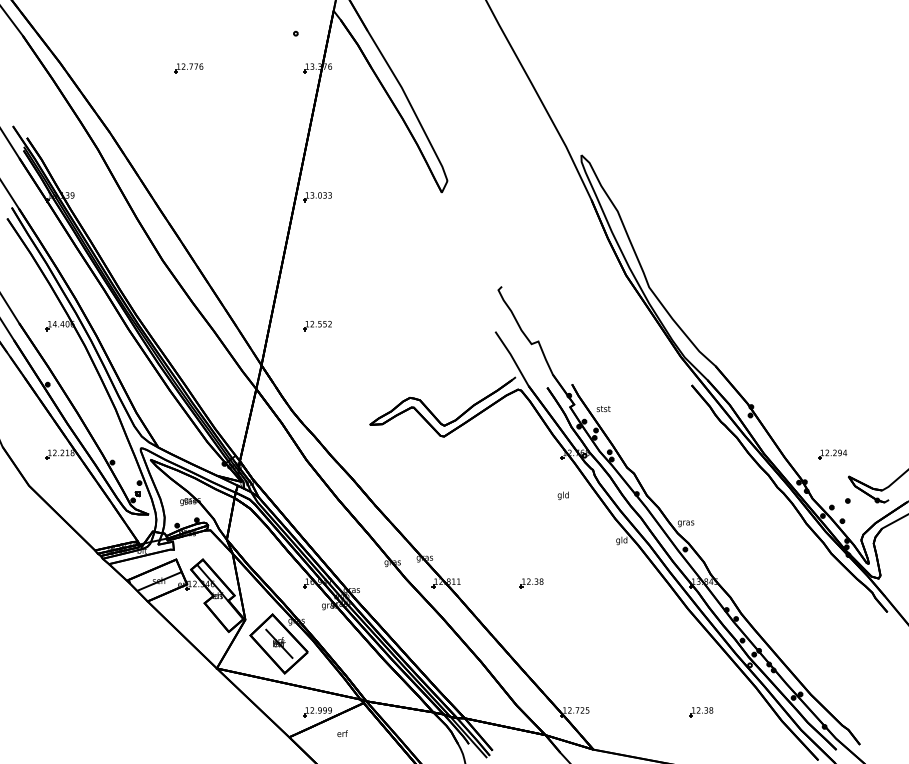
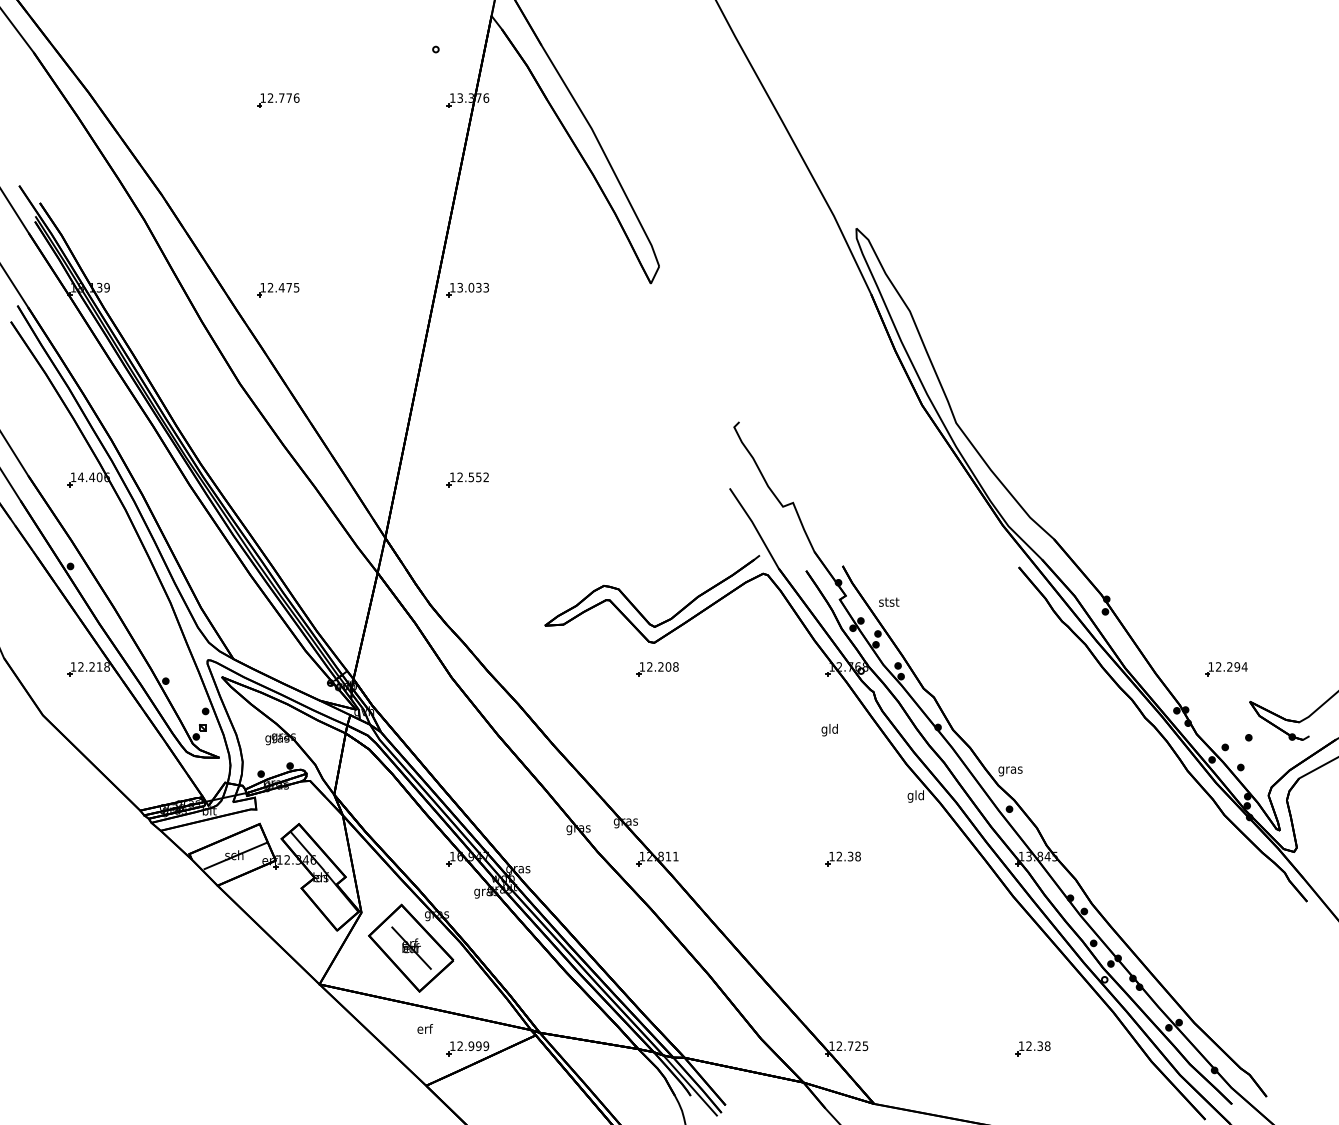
part: (188, 197) -> (277, 290), added
part: (445, 454) -> (656, 669), added
part: (531, 583) -> (843, 859), moved
text: (342, 733) -> (425, 1028), moved

